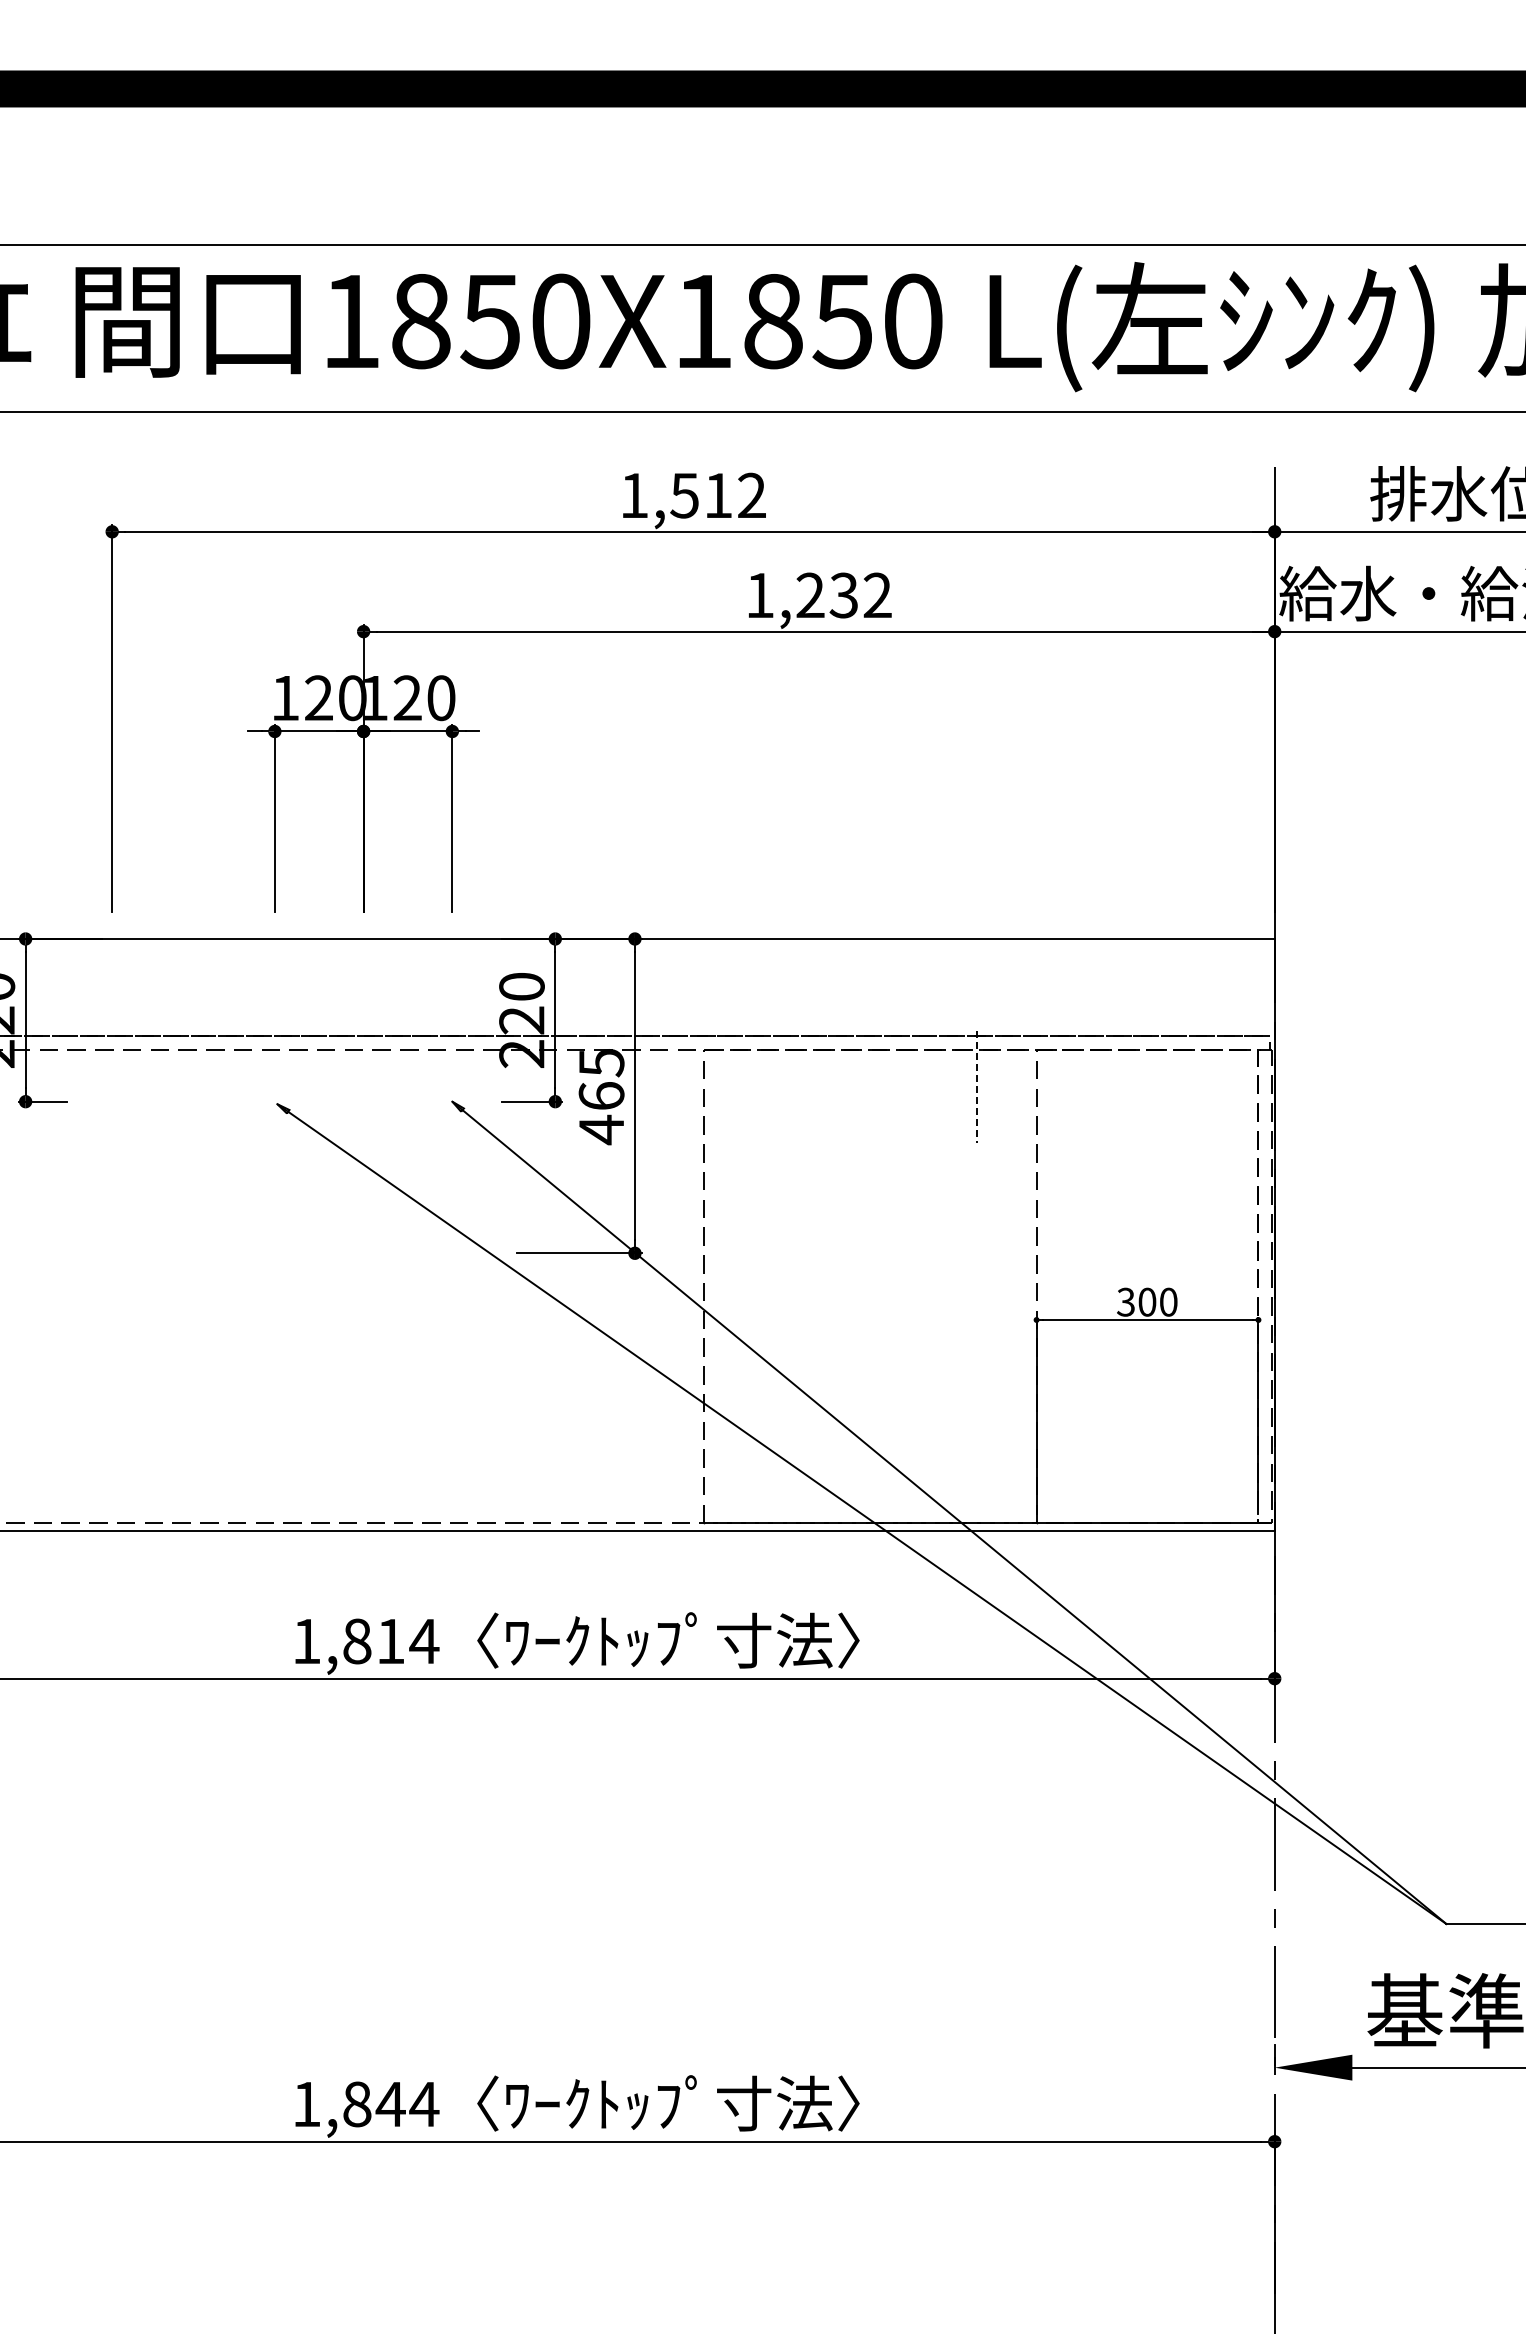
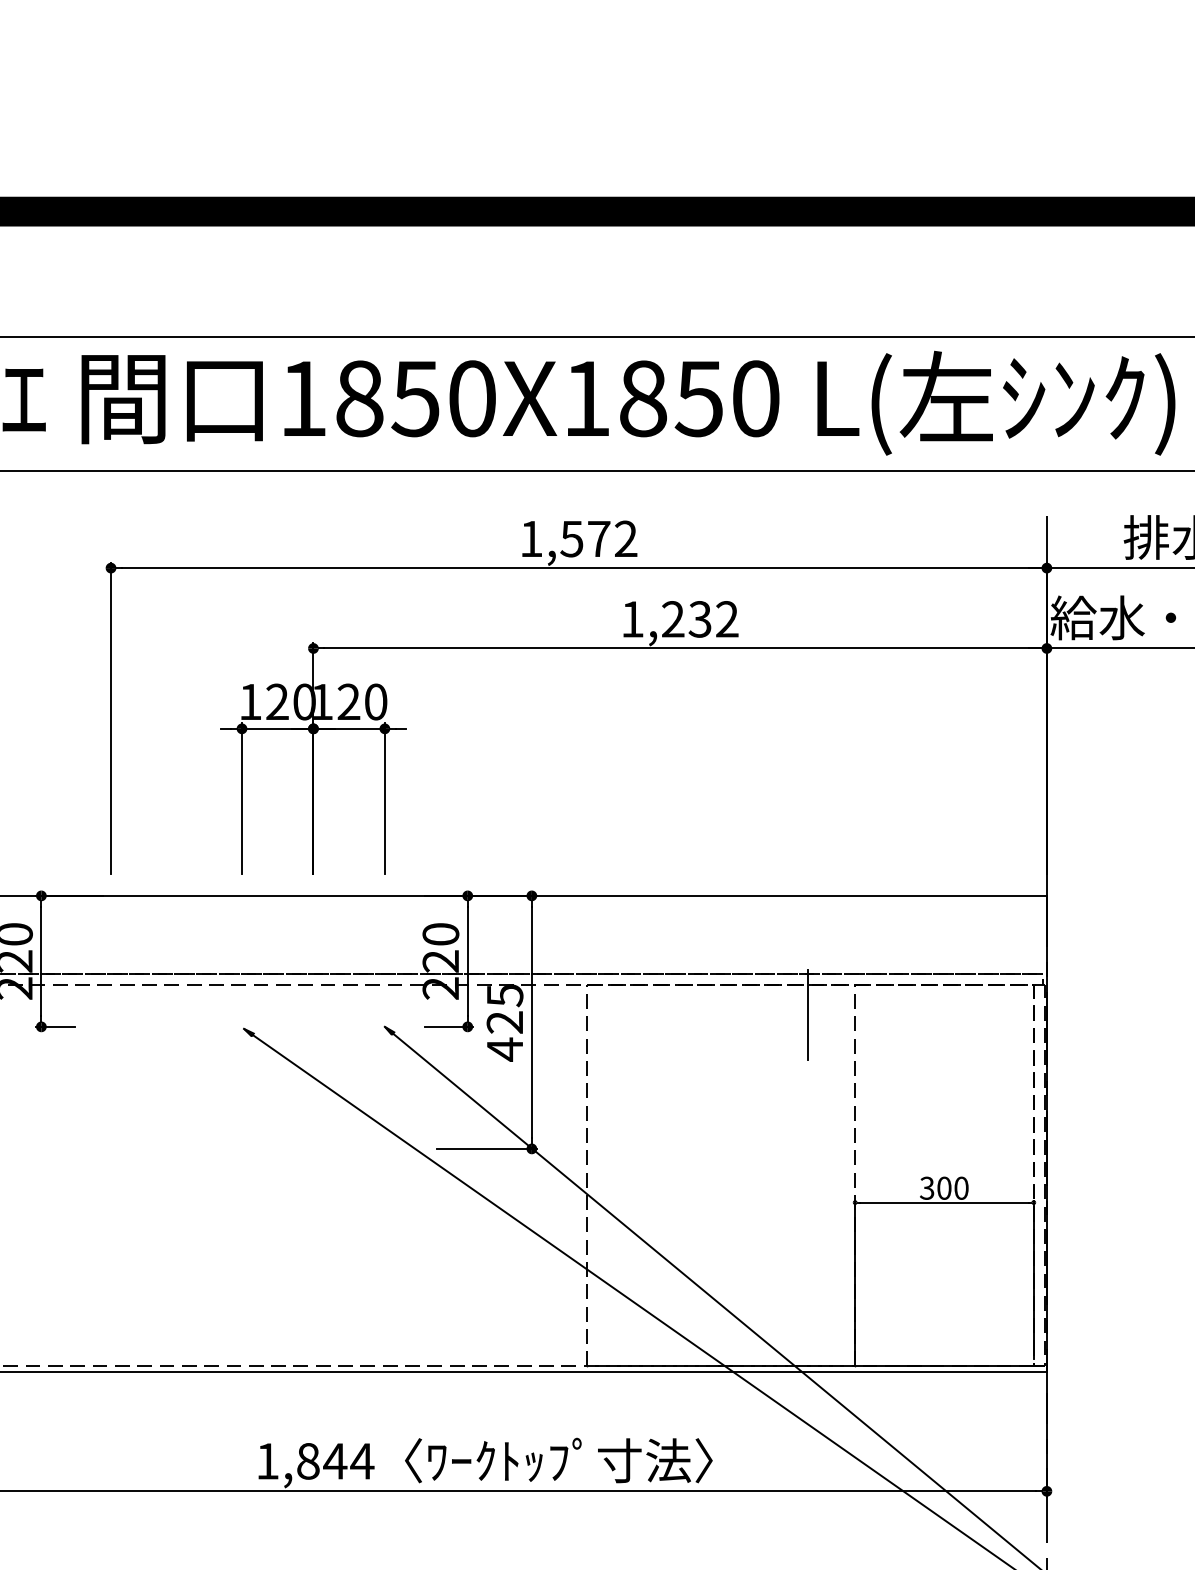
text: (718, 495) -> (599, 538), 1,512 -> 1,572
line: (977, 1087) -> (807, 1015), dashed -> solid
text: (601, 1096) -> (504, 1022), 465 -> 425
text: (390, 1641) -> (335, 1461), 1,814 -> 1,844

